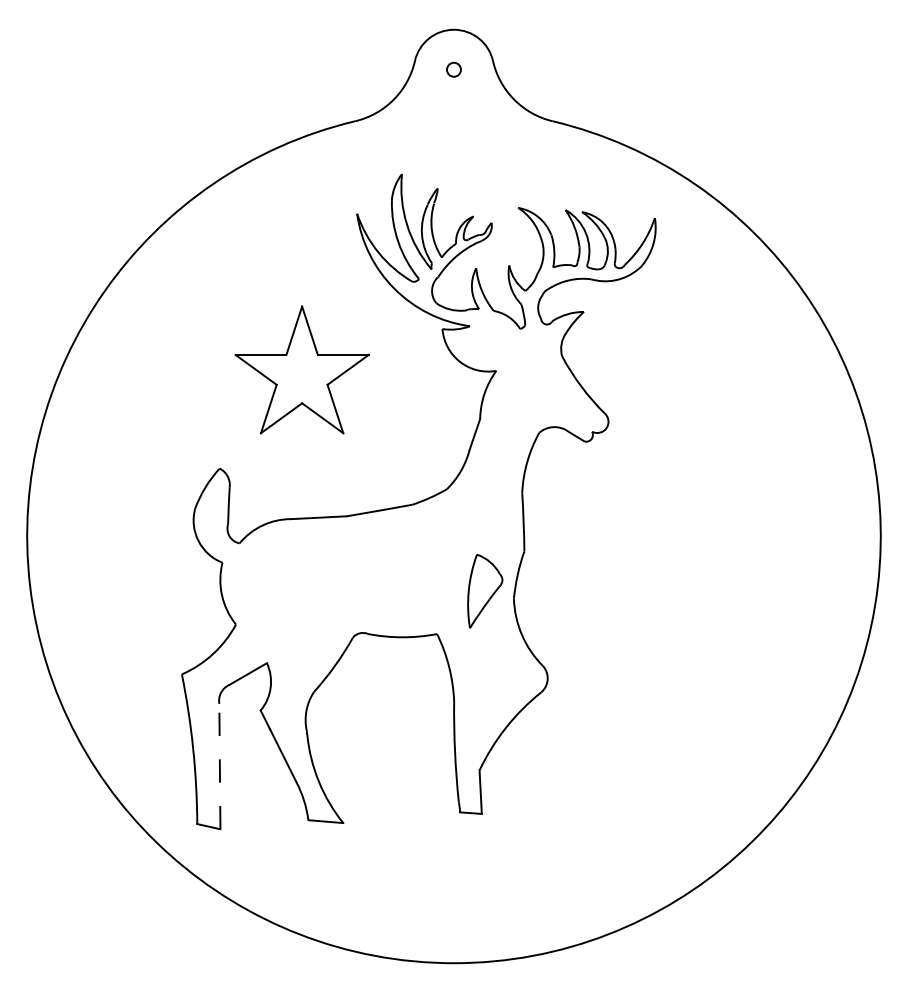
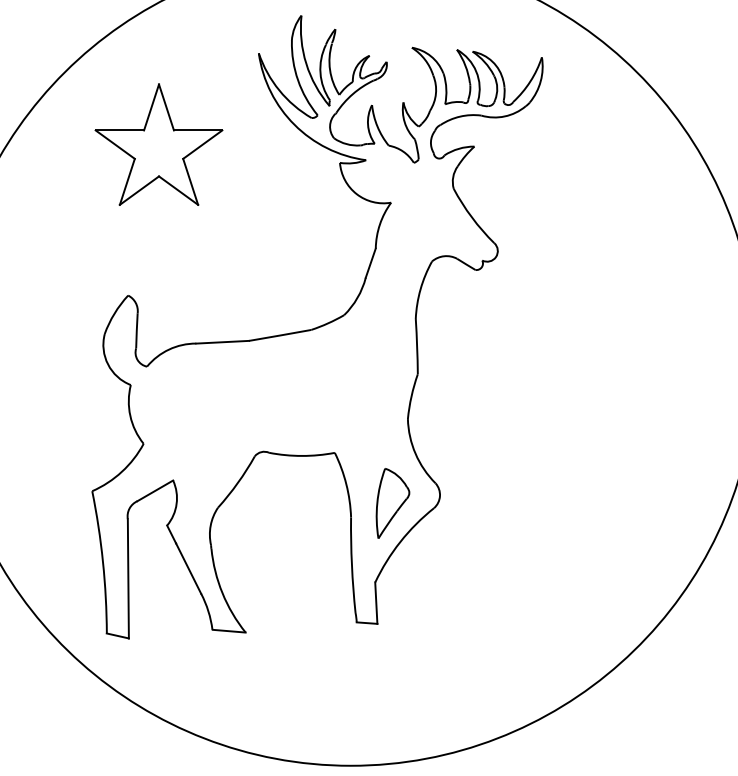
part: (301, 369) -> (158, 144), moved
part: (485, 591) -> (393, 503), moved
line: (219, 766) -> (127, 578), dashed -> solid

